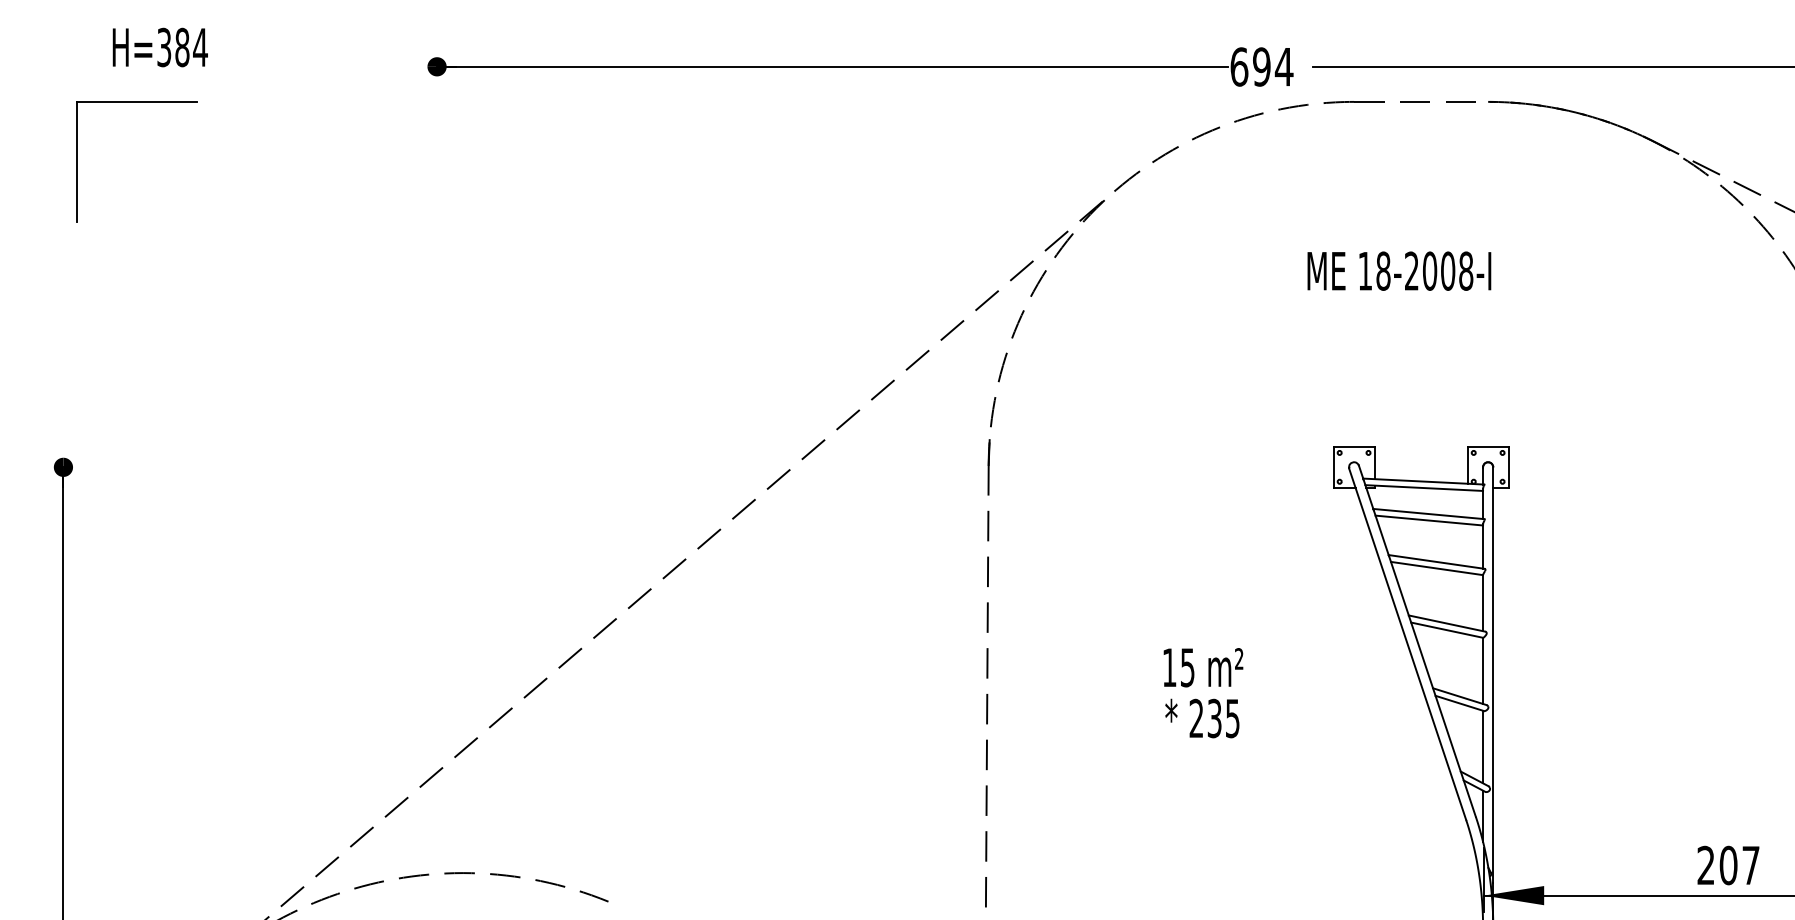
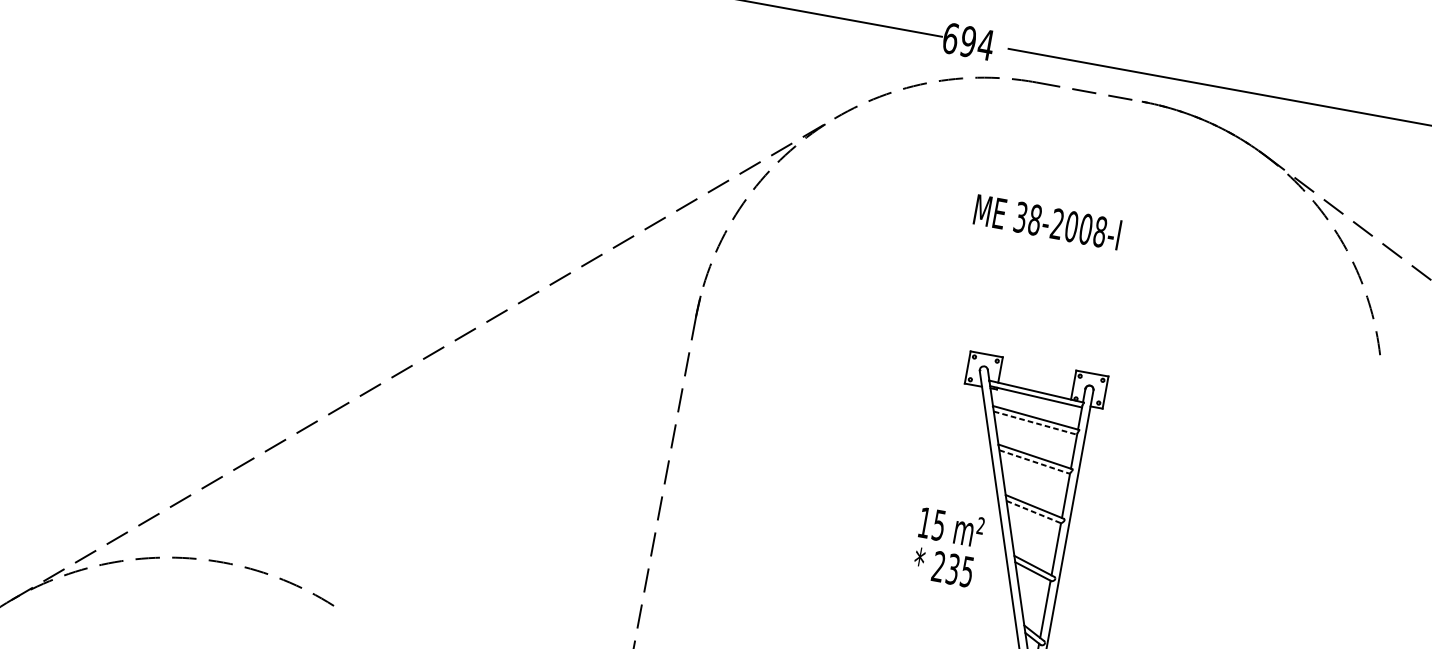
text: (1365, 270) -> (1020, 216), 18-2008-I -> 38-2008-I
line: (1429, 520) -> (1035, 423), solid -> dashed
line: (1437, 568) -> (1035, 462), solid -> dashed
line: (1447, 630) -> (1034, 512), solid -> dashed
text: (1203, 693) -> (947, 548), moved

